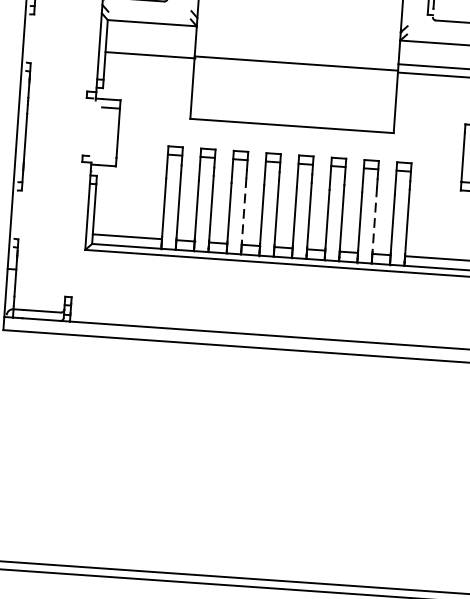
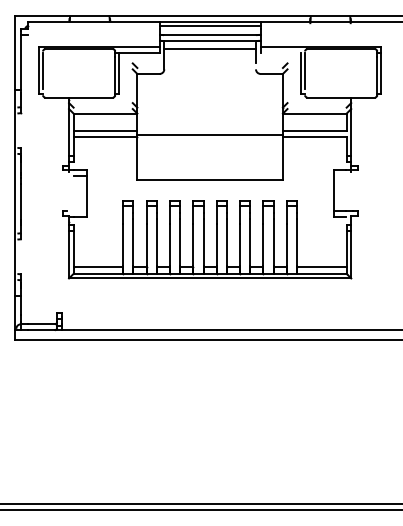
line: (150, 46) -> (105, 130), added
line: (244, 214) -> (180, 245), dashed -> solid
line: (374, 223) -> (273, 245), dashed -> solid

